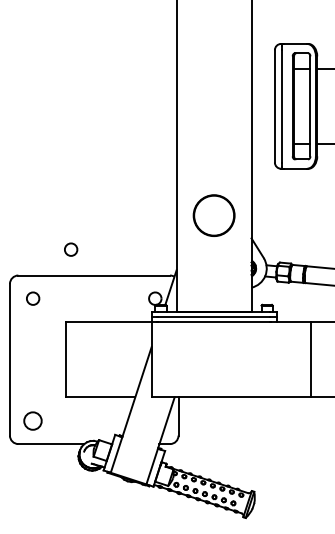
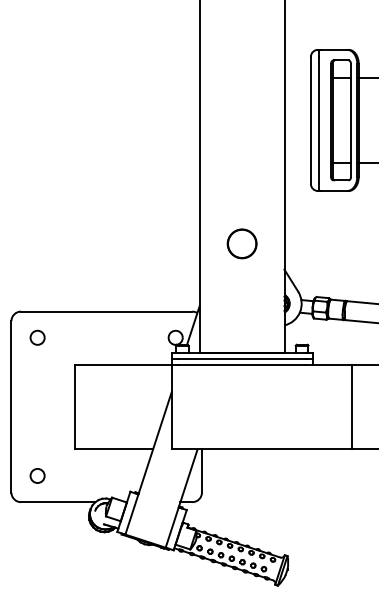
part: (213, 215) -> (241, 243), size x0.62
circle: (71, 249) -> (80, 282), removed
circle: (33, 420) -> (38, 475), size x0.71

